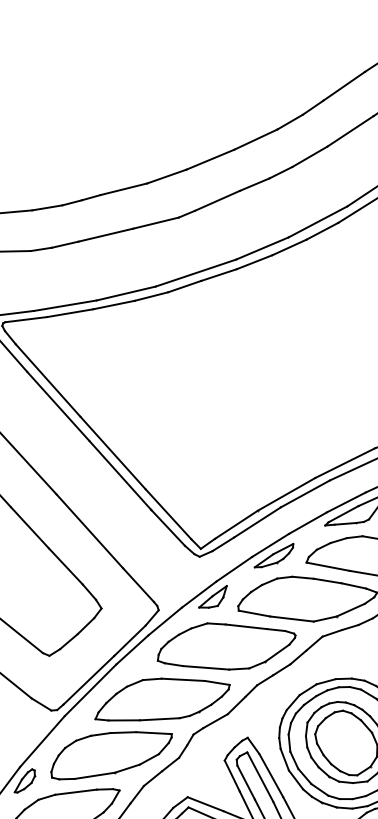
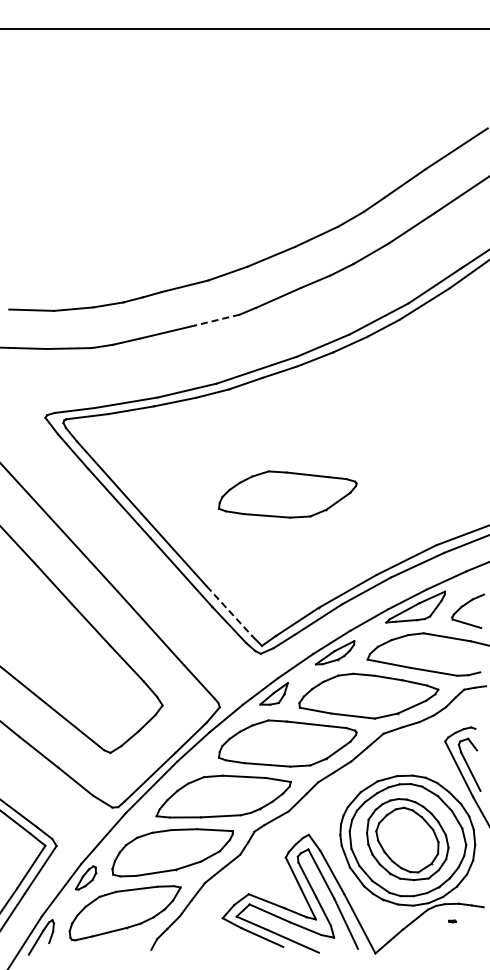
line: (155, 223) -> (216, 320), solid -> dashed
part: (226, 397) -> (287, 494), added
line: (169, 514) -> (230, 611), solid -> dashed

